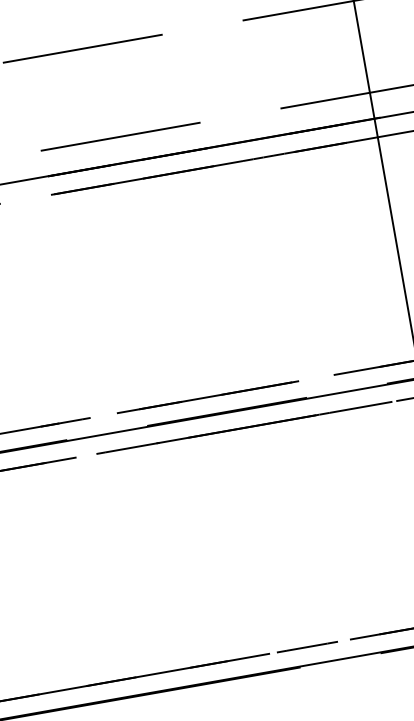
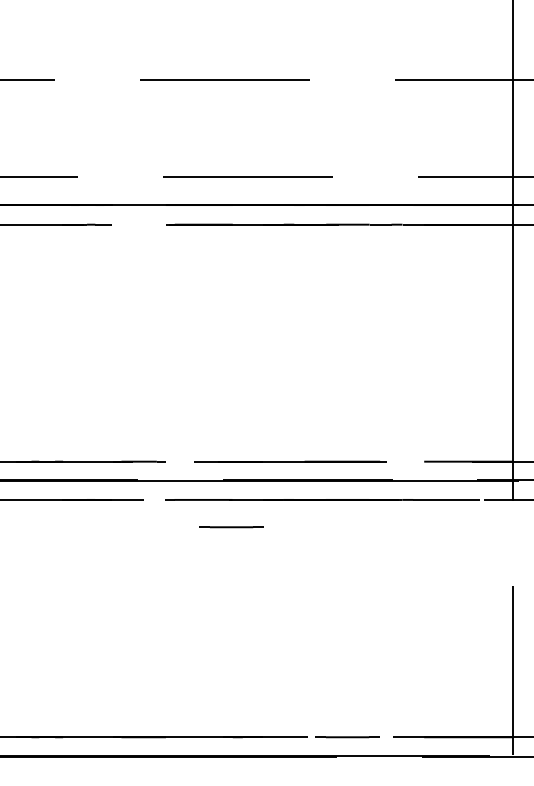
line: (163, 468) -> (231, 527), added

